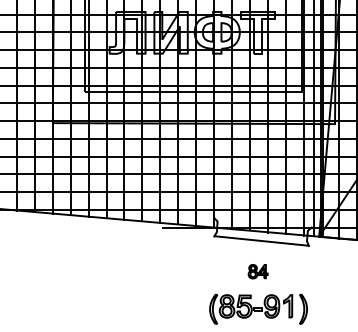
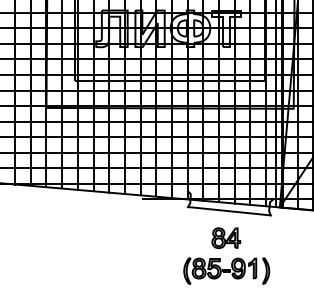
part: (258, 270) -> (226, 237), size x1.67

